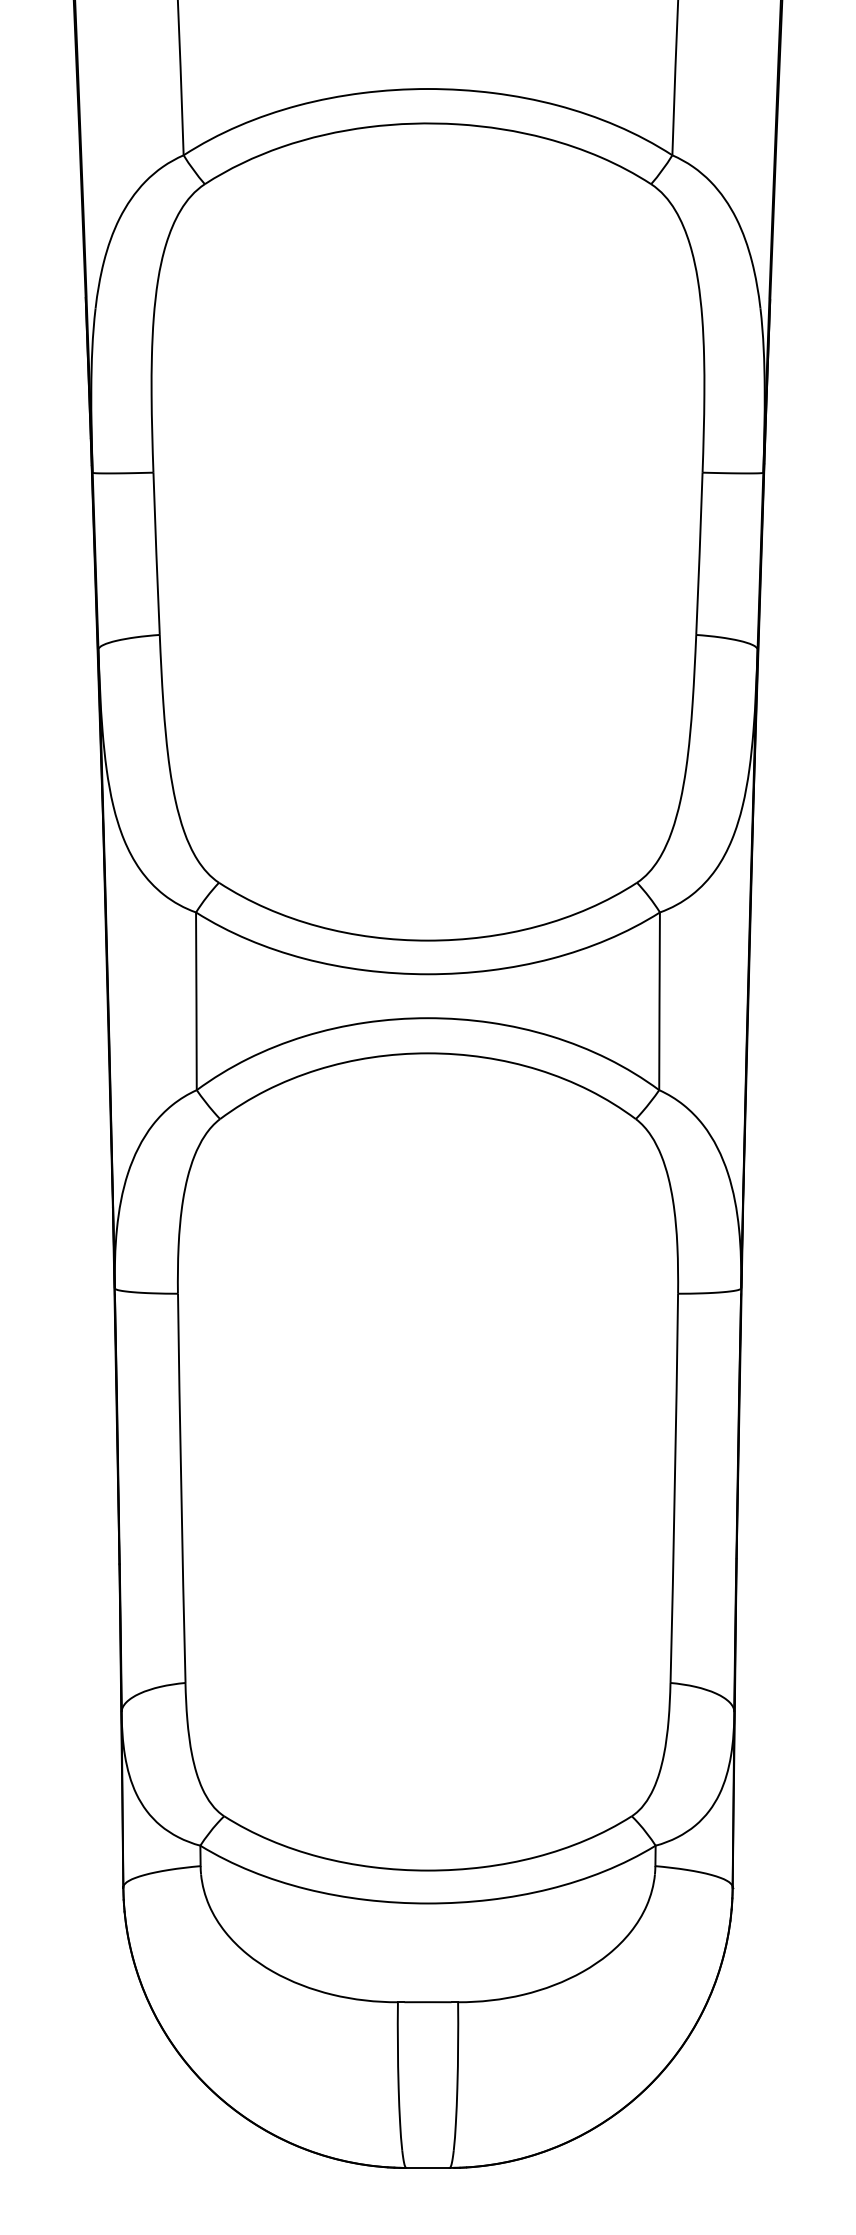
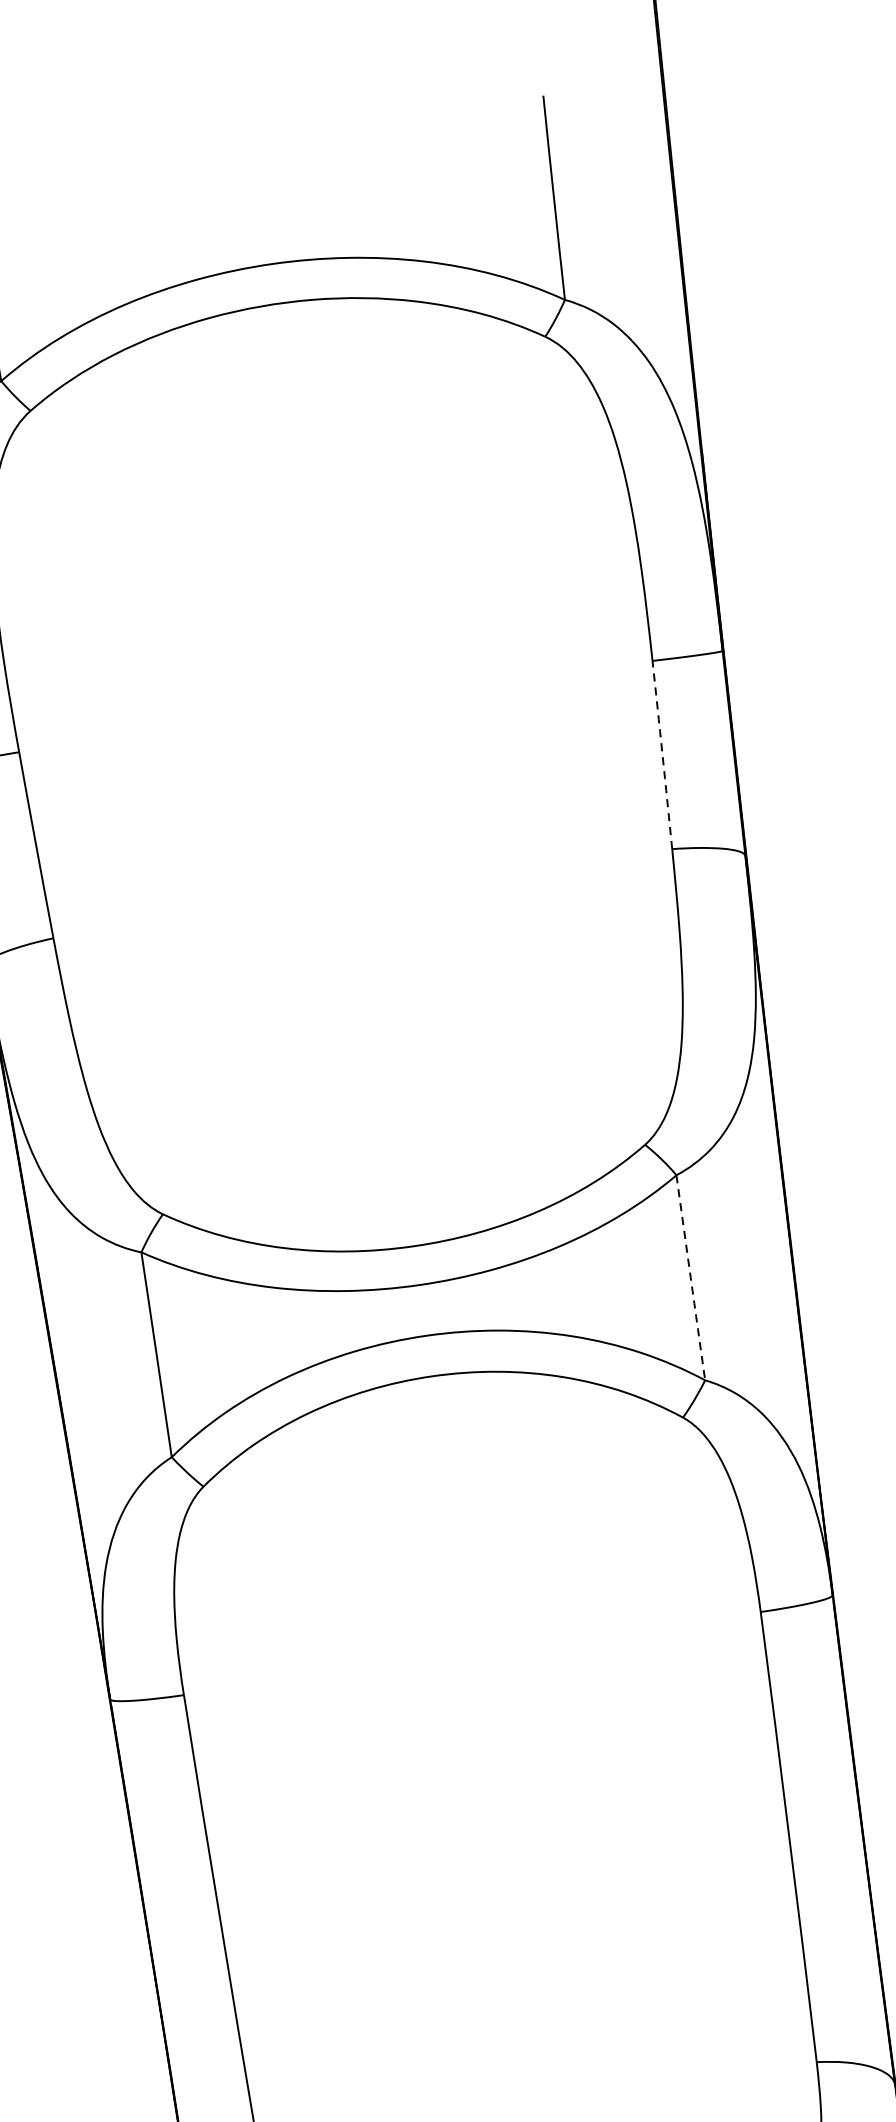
arc: (699, 553) -> (662, 754), solid -> dashed
arc: (659, 1001) -> (690, 1278), solid -> dashed

